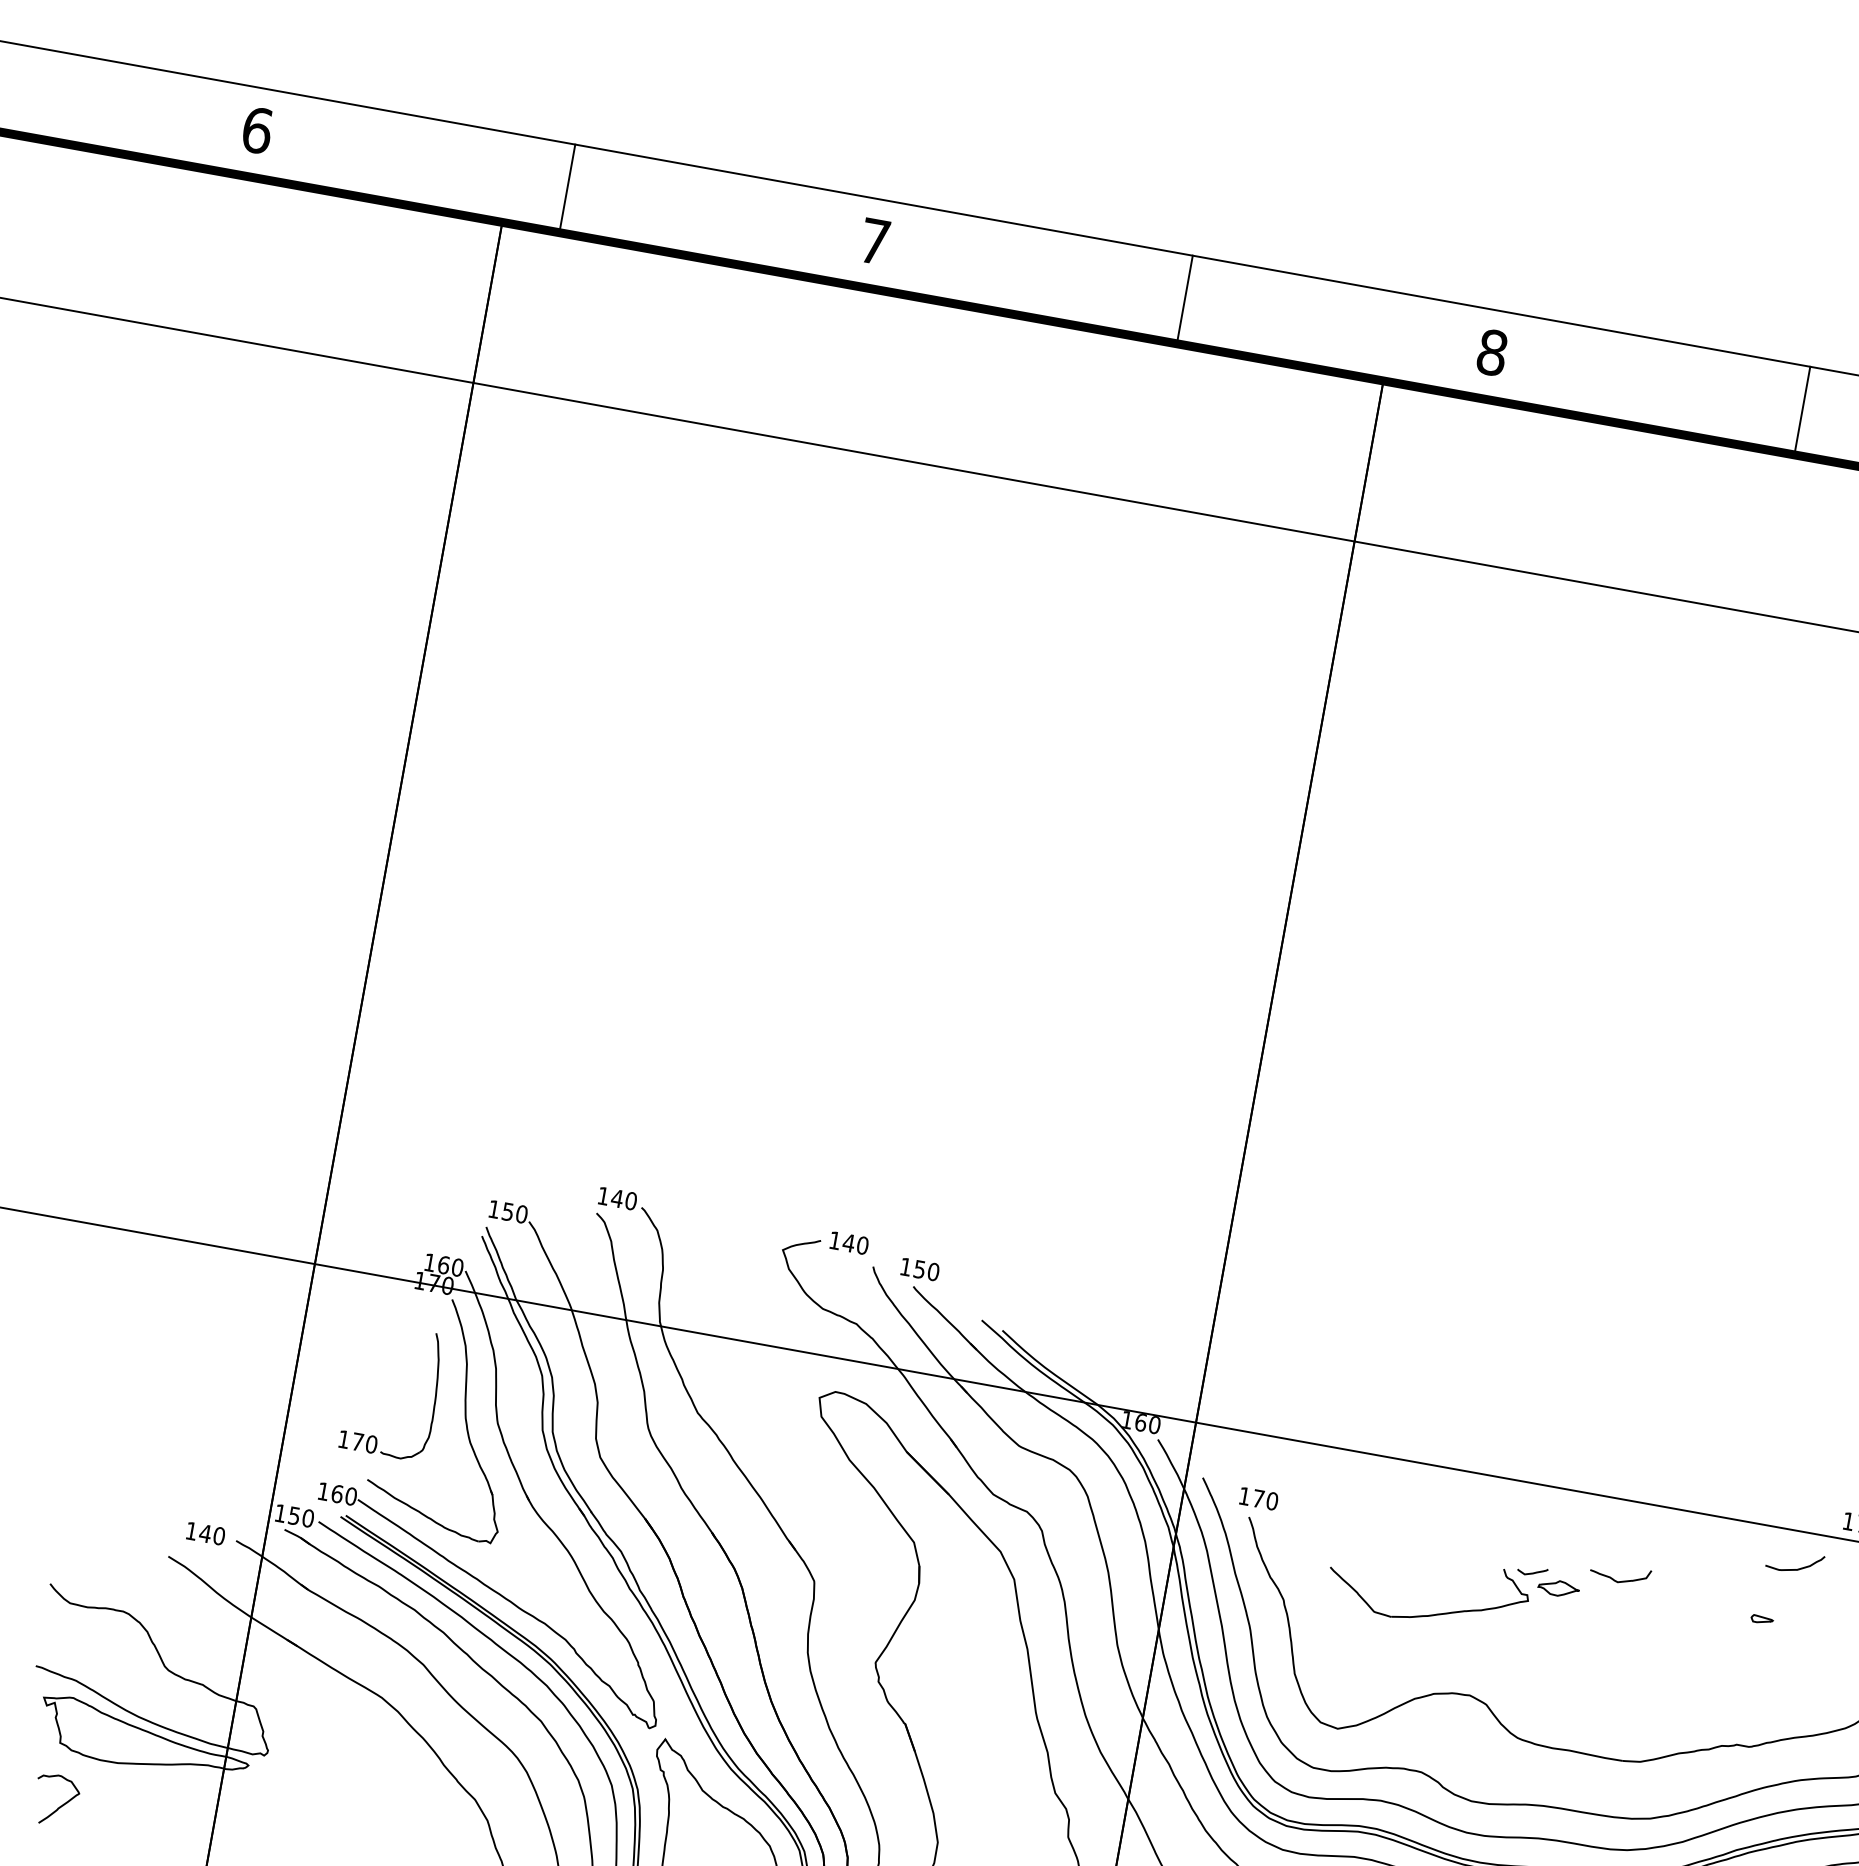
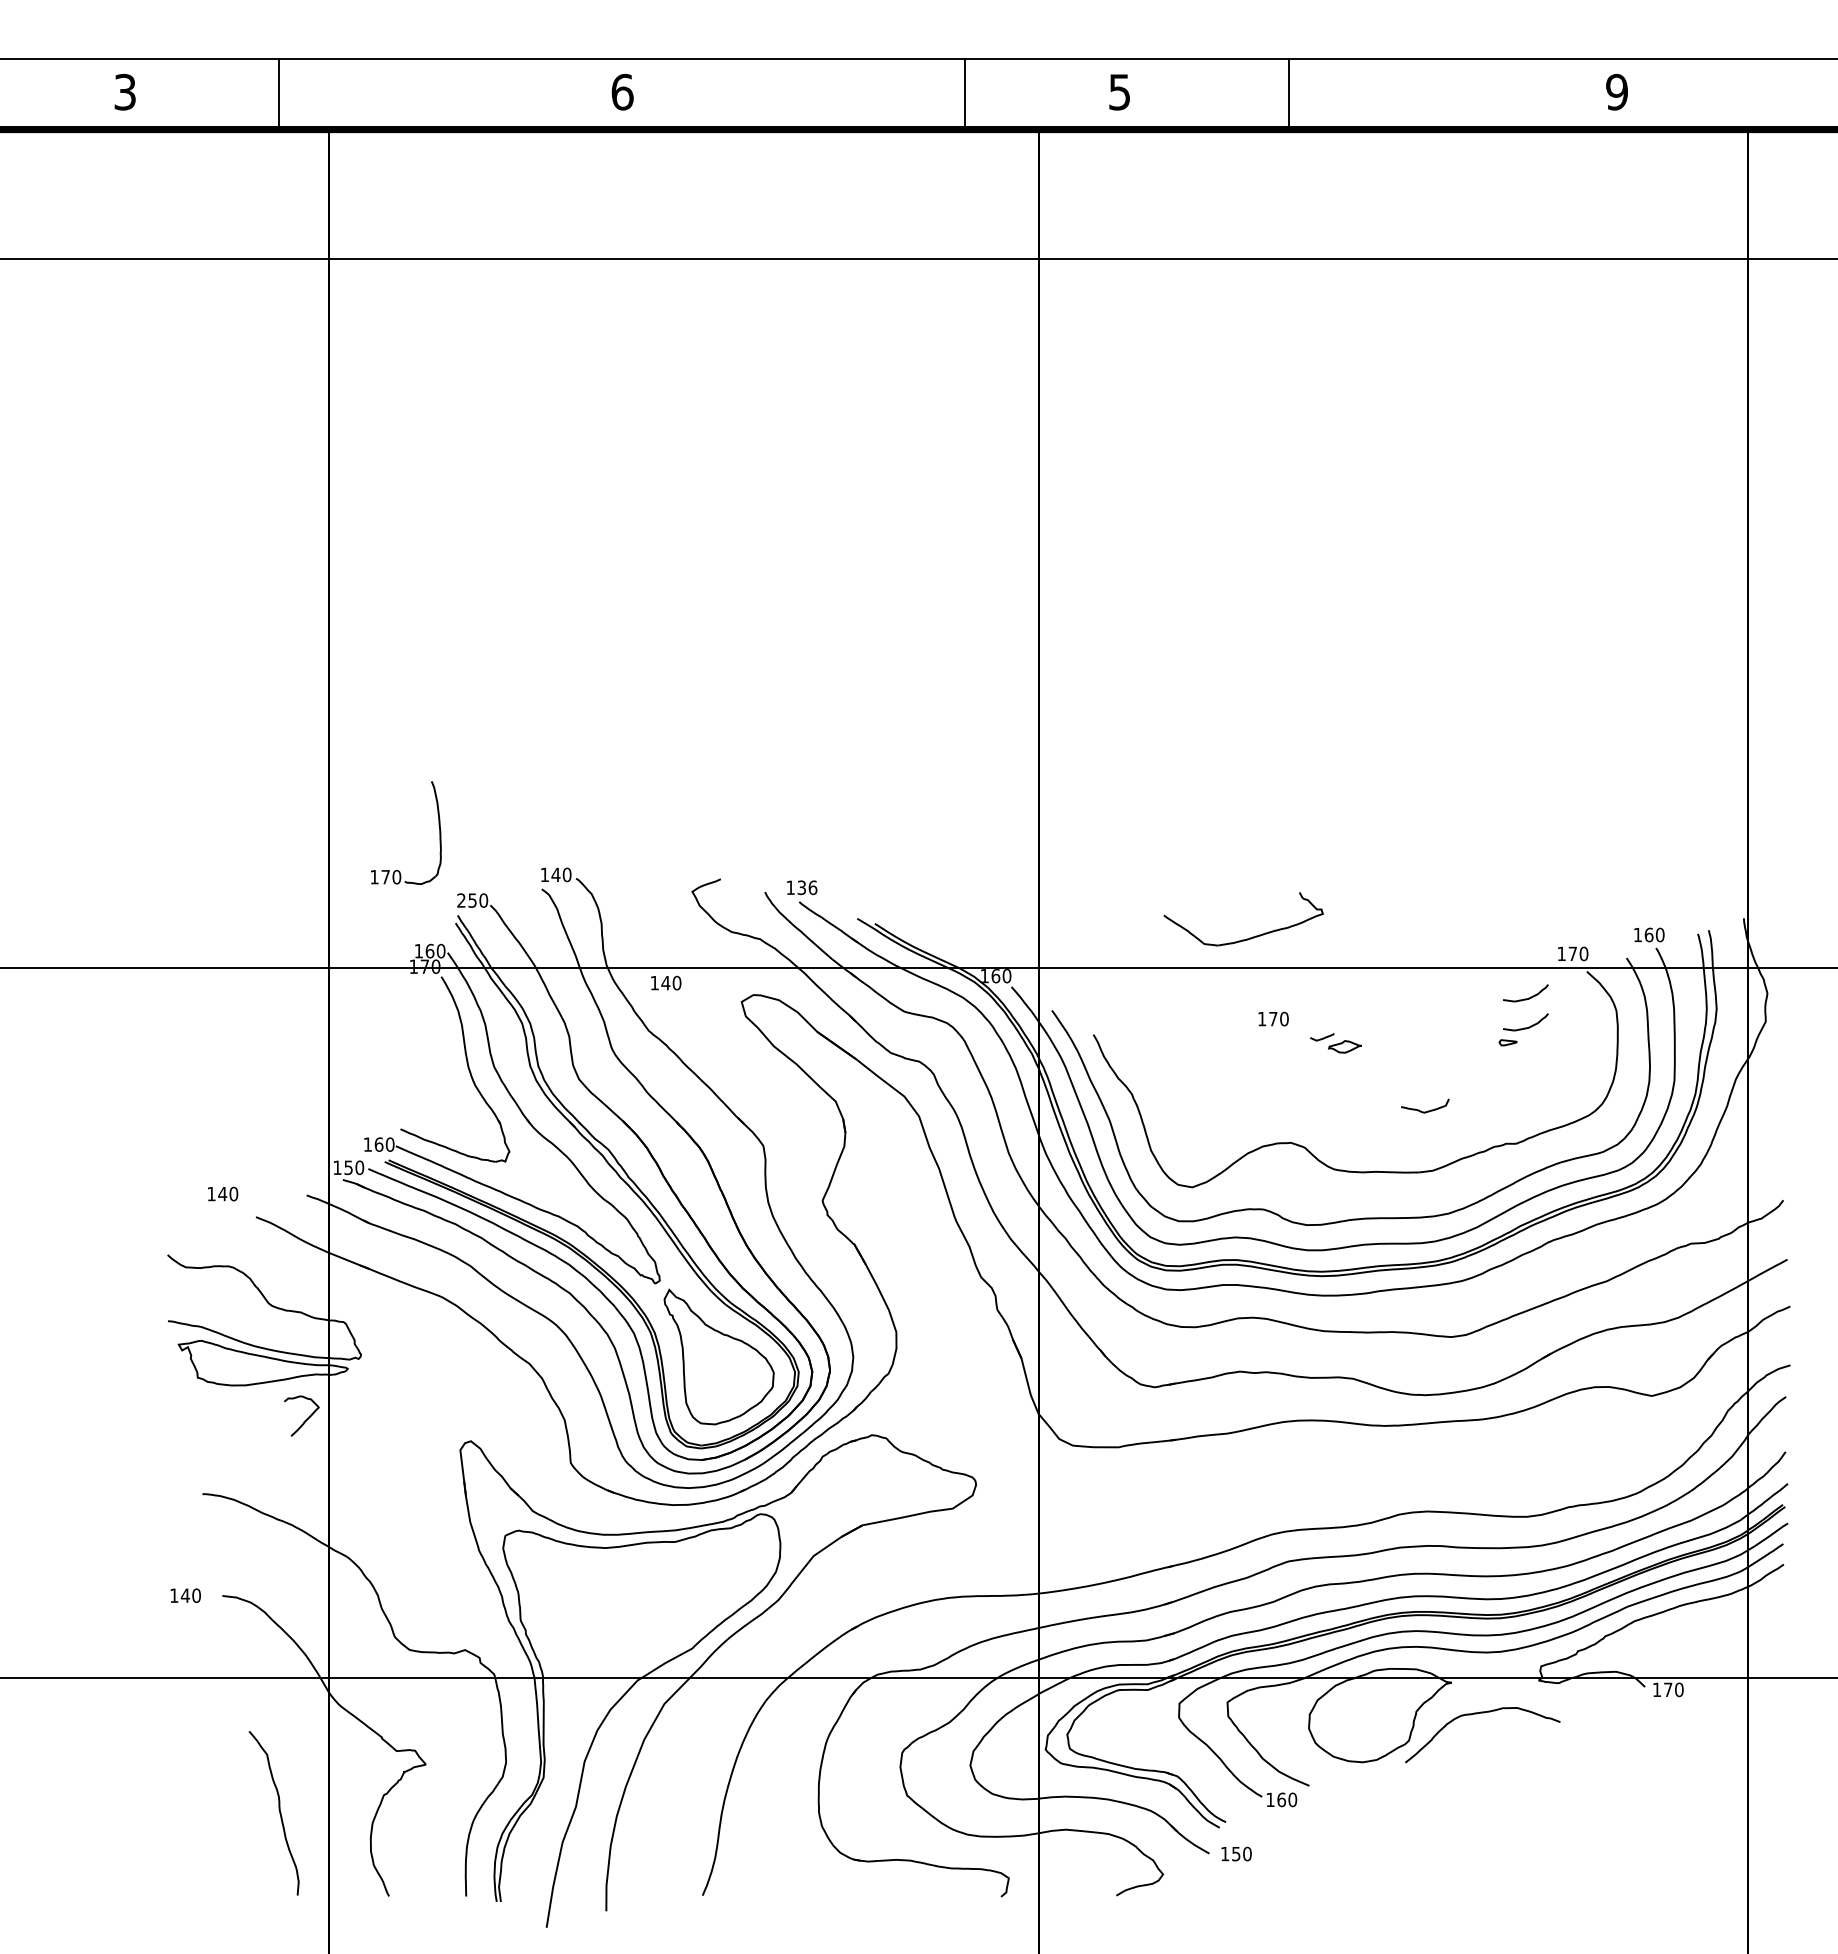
text: (257, 129) -> (125, 91), 6 -> 3
line: (567, 187) -> (279, 93), moved
text: (874, 240) -> (622, 91), 7 -> 6
line: (1184, 298) -> (964, 93), moved
text: (1492, 351) -> (1119, 91), 8 -> 5
line: (1802, 410) -> (1288, 93), moved
text: (494, 1209) -> (461, 900), 150 -> 250
text: (849, 1242) -> (666, 982), moved
text: (926, 1270) -> (807, 887), 150 -> 136
part: (434, 1389) -> (438, 825), moved
text: (1258, 1498) -> (1273, 1018), moved
text: (206, 1533) -> (223, 1193), moved
curve: (1622, 1580) -> (1427, 1110), moved
curve: (1791, 1604) -> (1528, 1026), added
part: (1431, 1613) -> (1249, 937), moved
curve: (60, 1805) -> (305, 1419), moved

